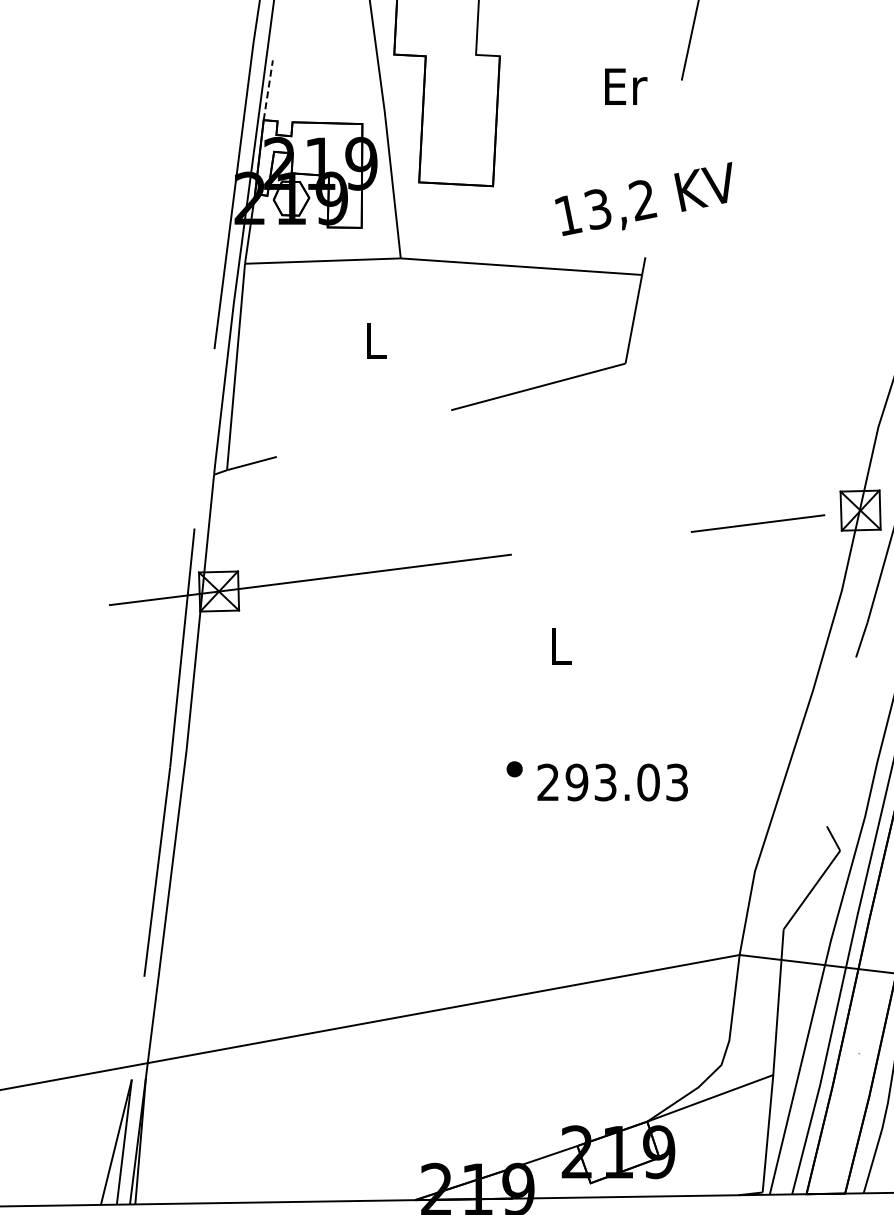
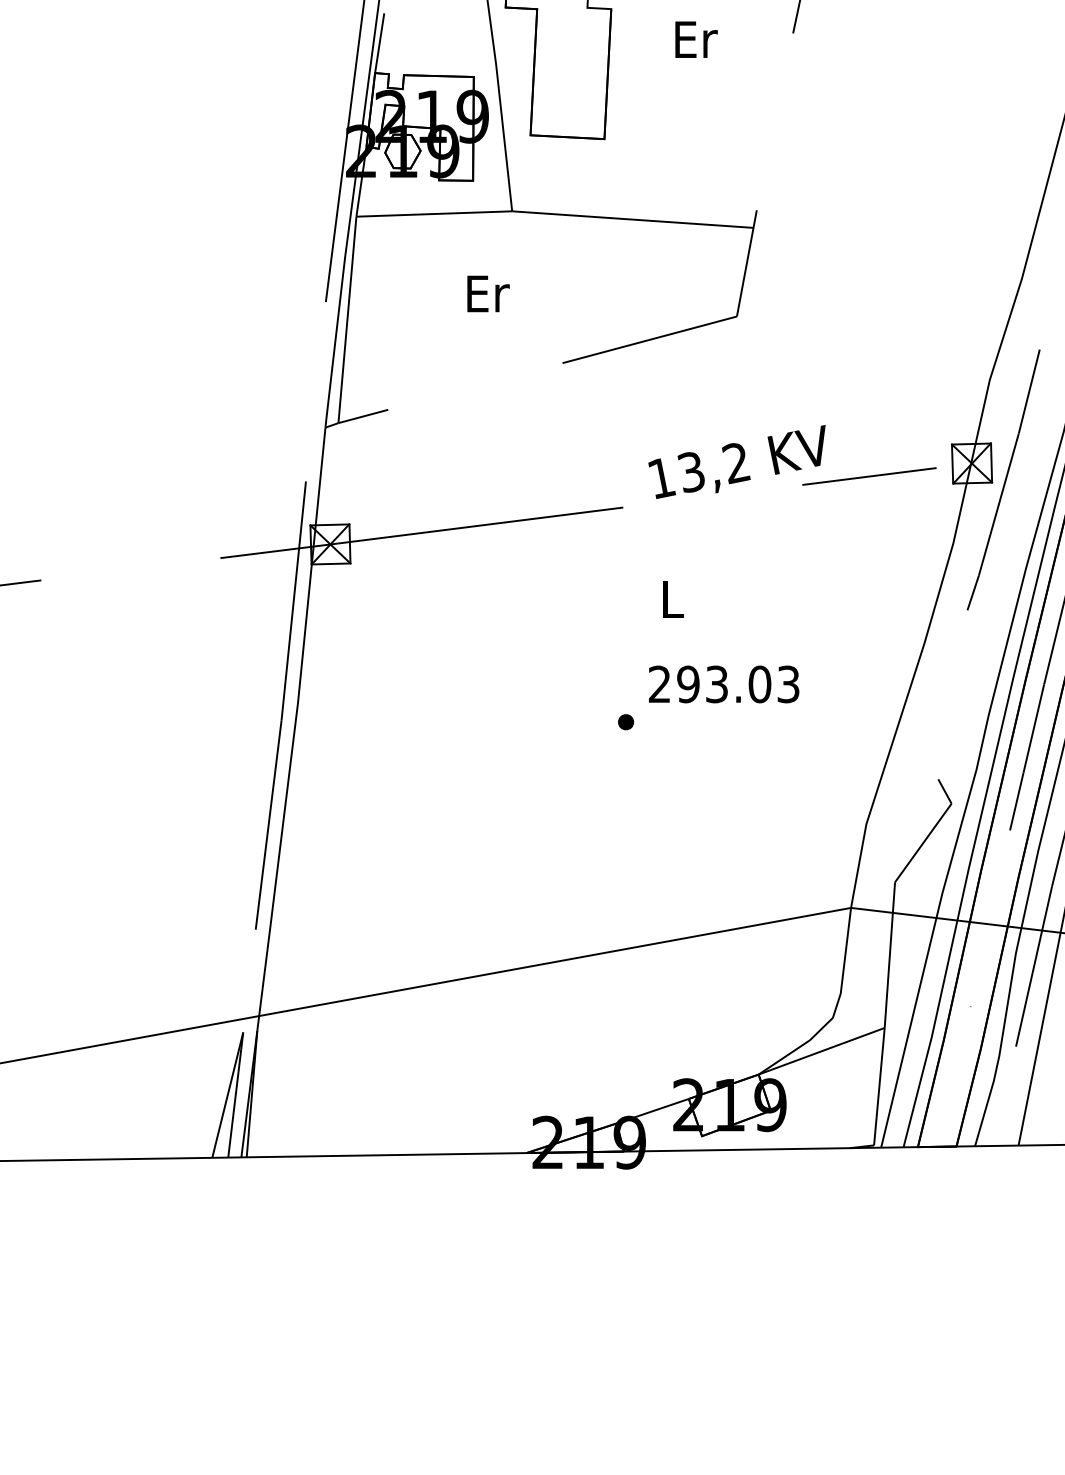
text: (626, 86) -> (696, 39), moved
line: (268, 89) -> (379, 42), dashed -> solid
text: (643, 198) -> (736, 461), moved
text: (377, 340) -> (488, 293), L -> Er
text: (613, 782) -> (724, 684), moved

